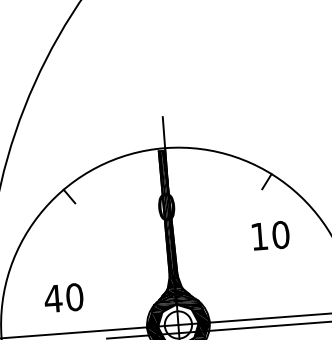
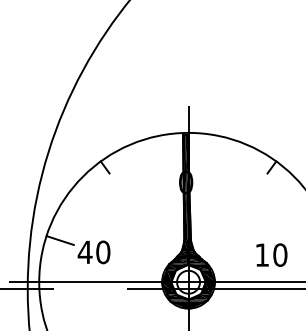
text: (270, 235) -> (271, 254), moved
line: (21, 287) -> (59, 240), added

